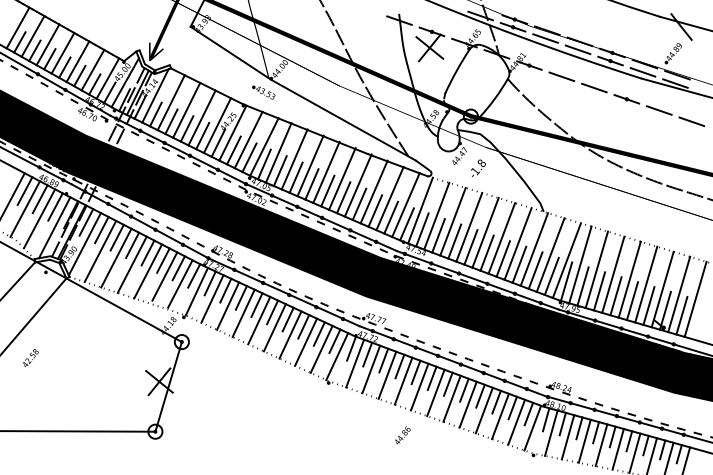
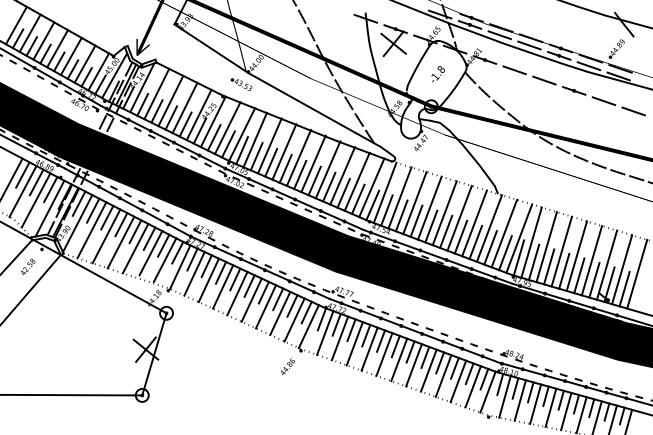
text: (477, 168) -> (437, 74), moved
text: (31, 357) -> (28, 266), moved
text: (402, 435) -> (287, 366), moved

